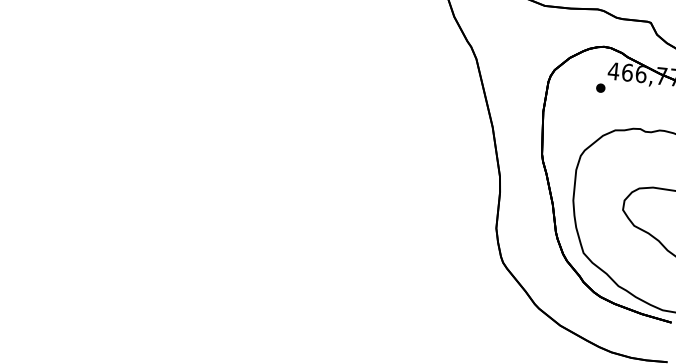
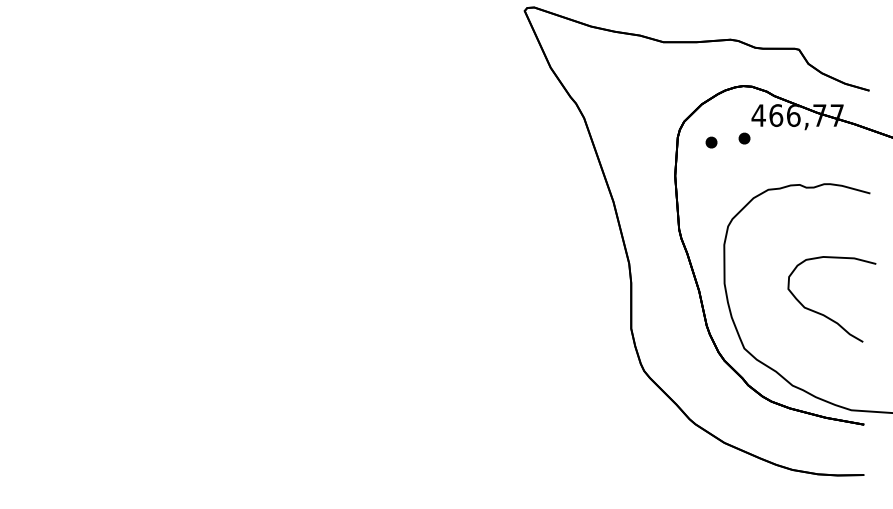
part: (574, 88) -> (711, 142), added

